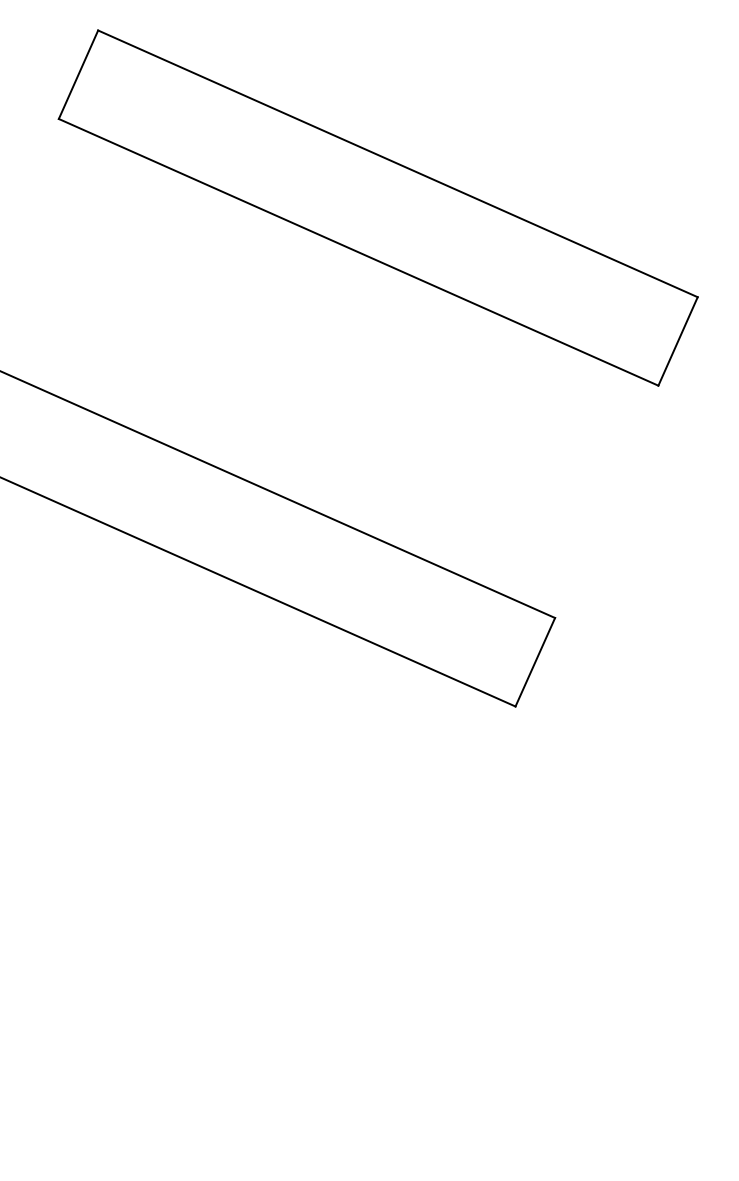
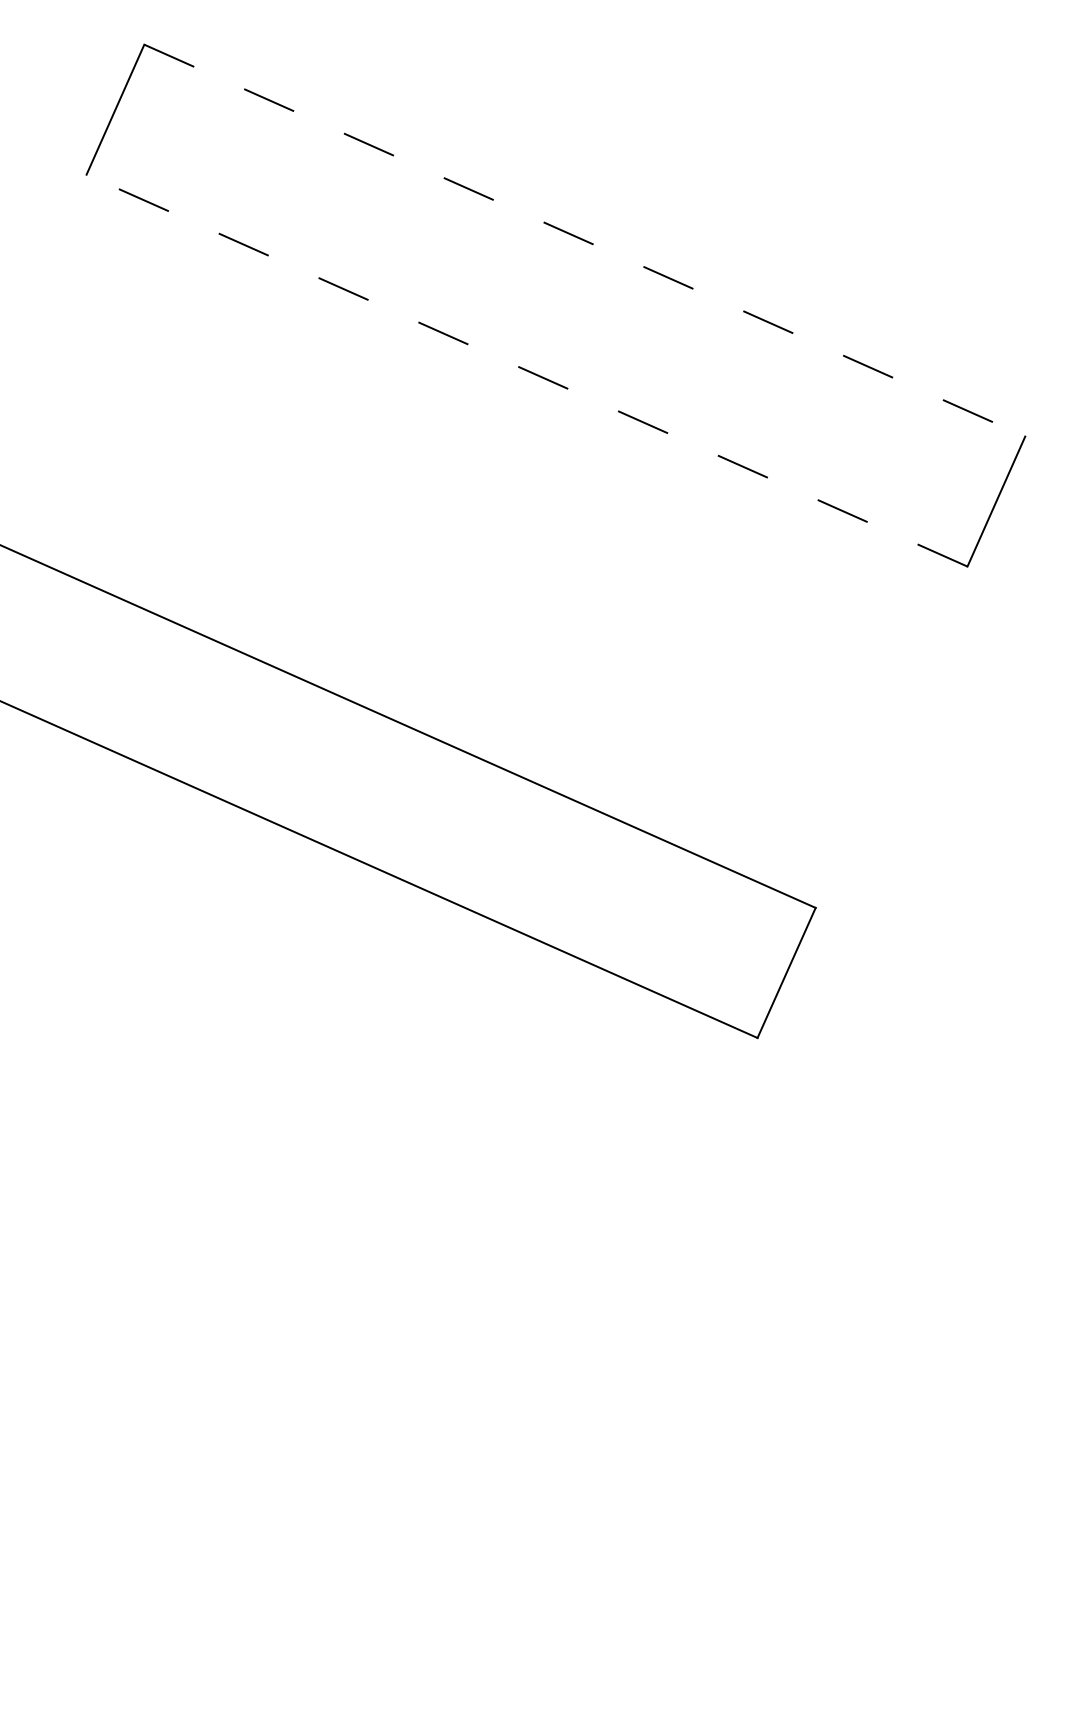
line: (398, 164) -> (585, 241), solid -> dashed
line: (358, 252) -> (526, 370), solid -> dashed

